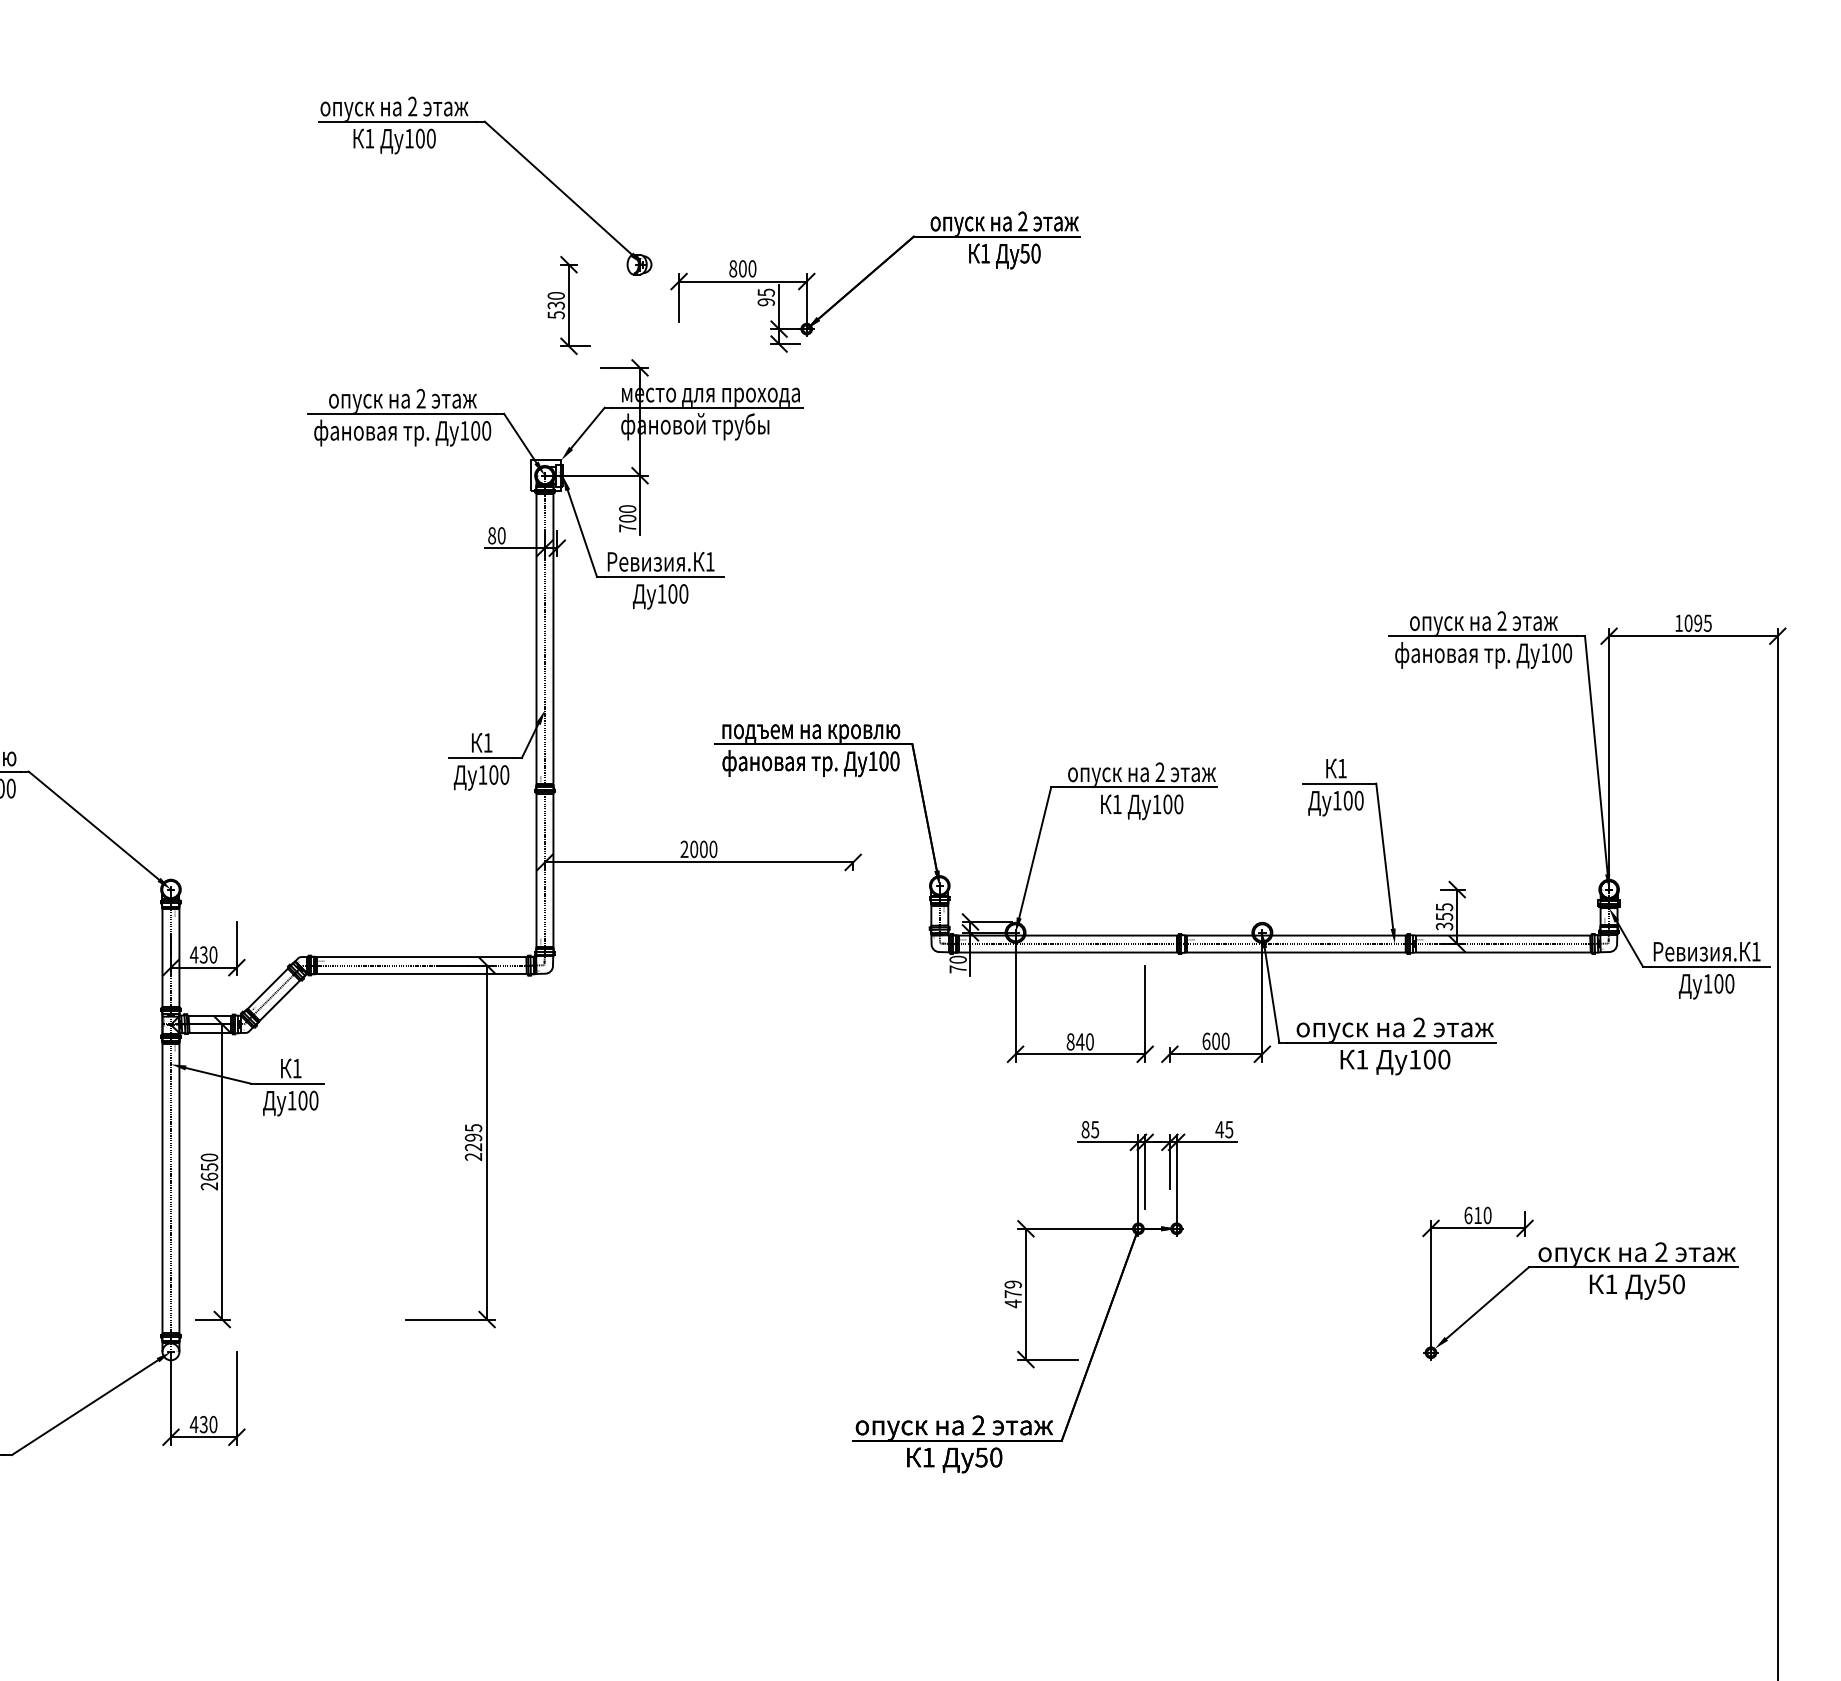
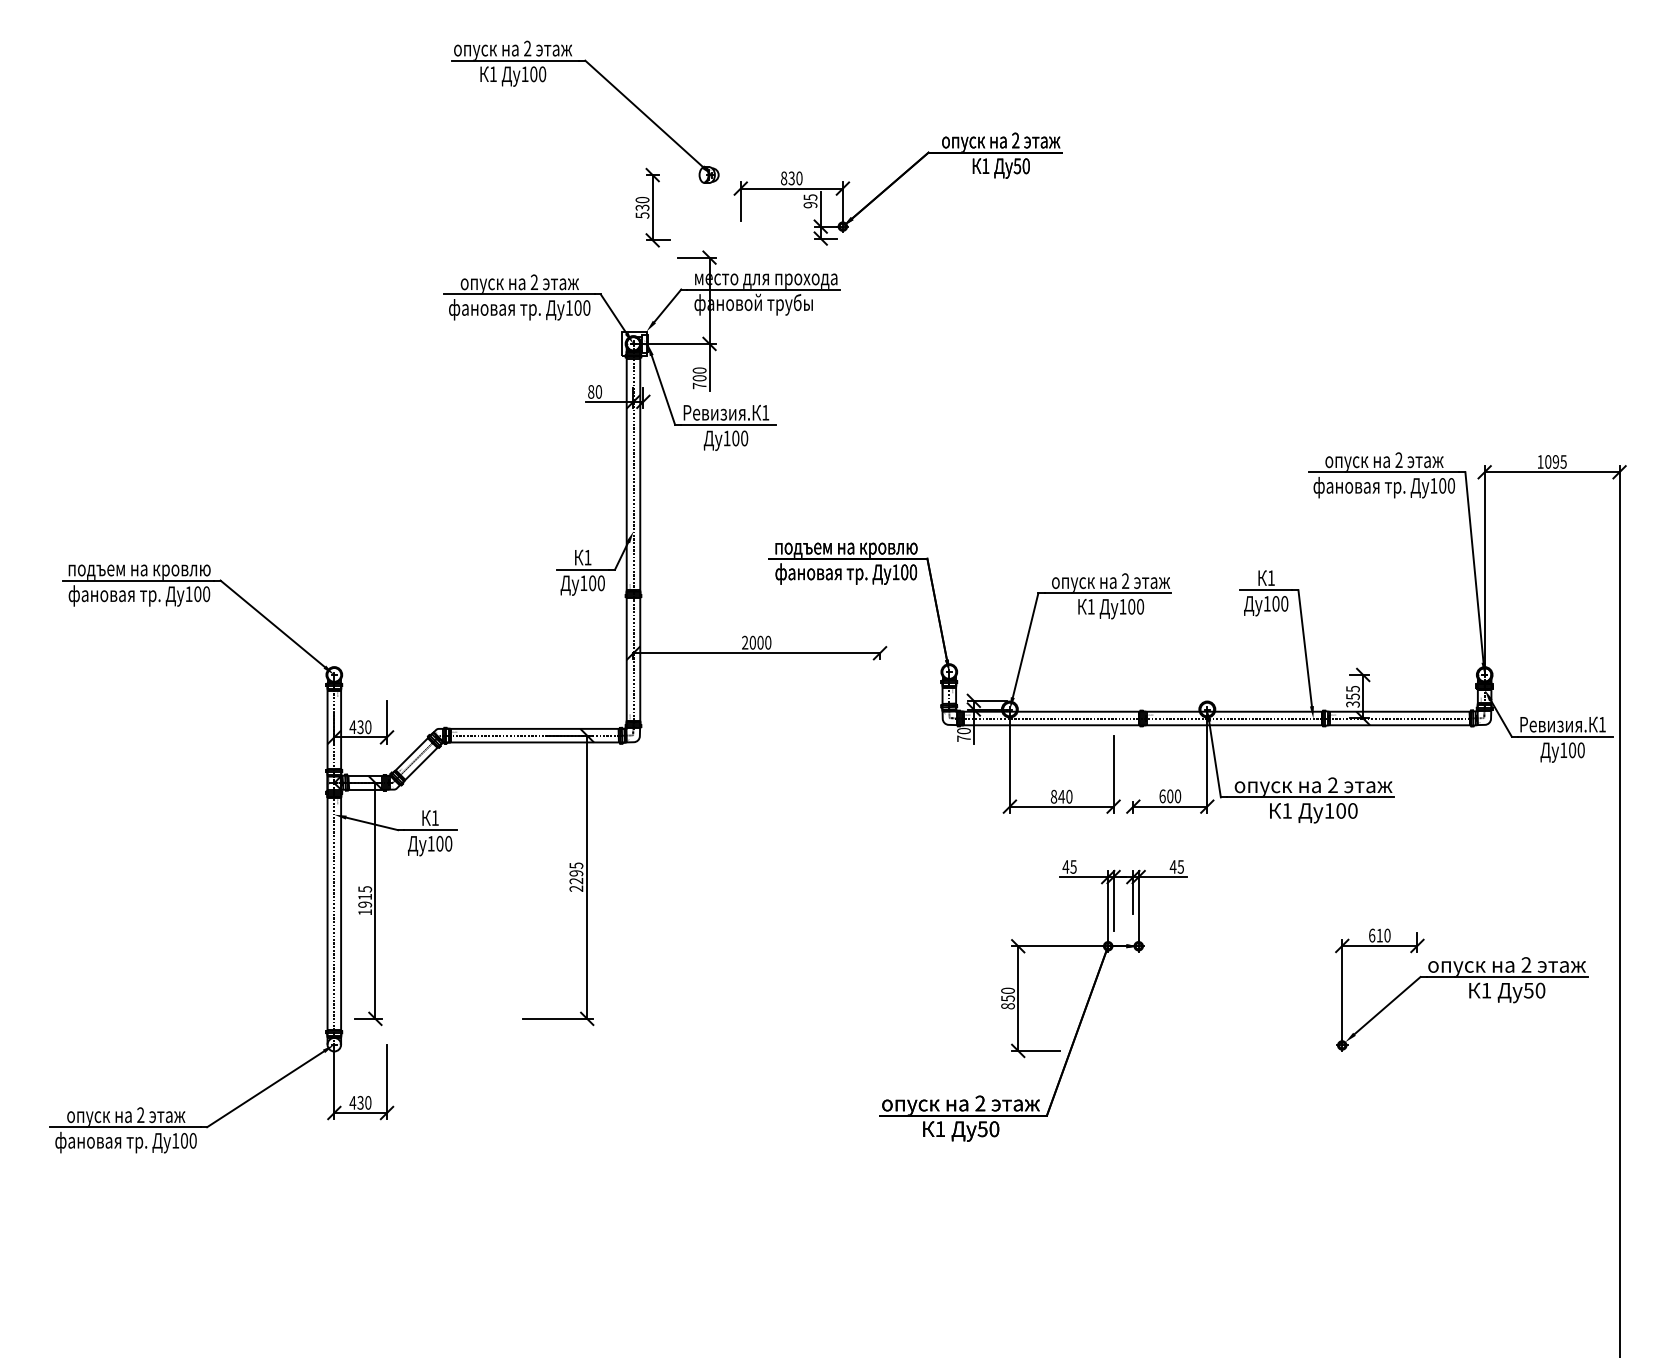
text: (742, 268) -> (791, 178), 800 -> 830
text: (1085, 1129) -> (1065, 866), 85 -> 45
text: (209, 1171) -> (365, 900), 2650 -> 1915
text: (1012, 1294) -> (1007, 998), 479 -> 850

